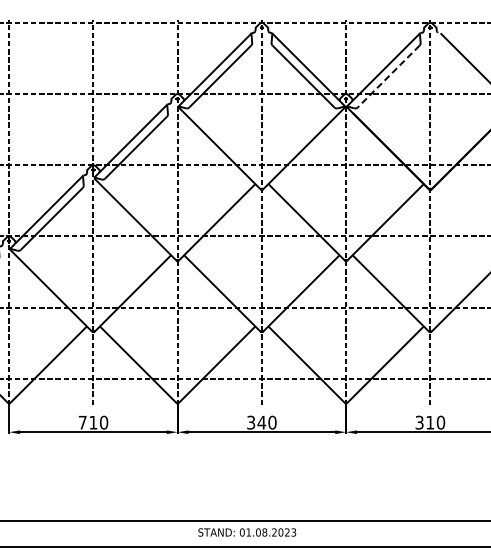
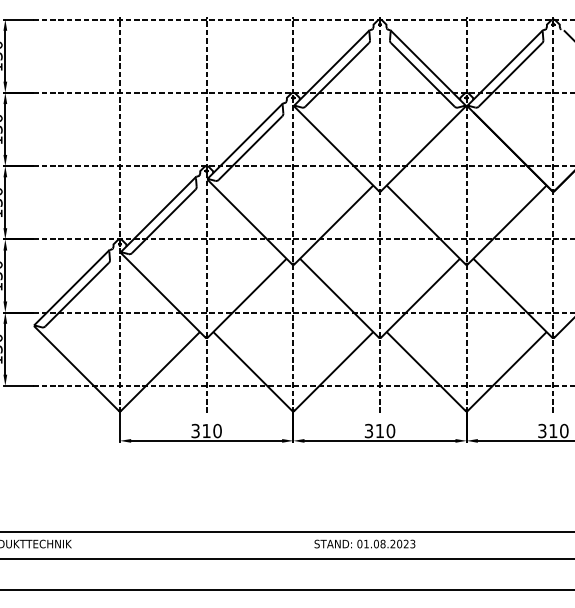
line: (388, 77) -> (510, 75), dashed -> solid
text: (82, 422) -> (195, 430), 710 -> 310
text: (261, 422) -> (379, 430), 340 -> 310

